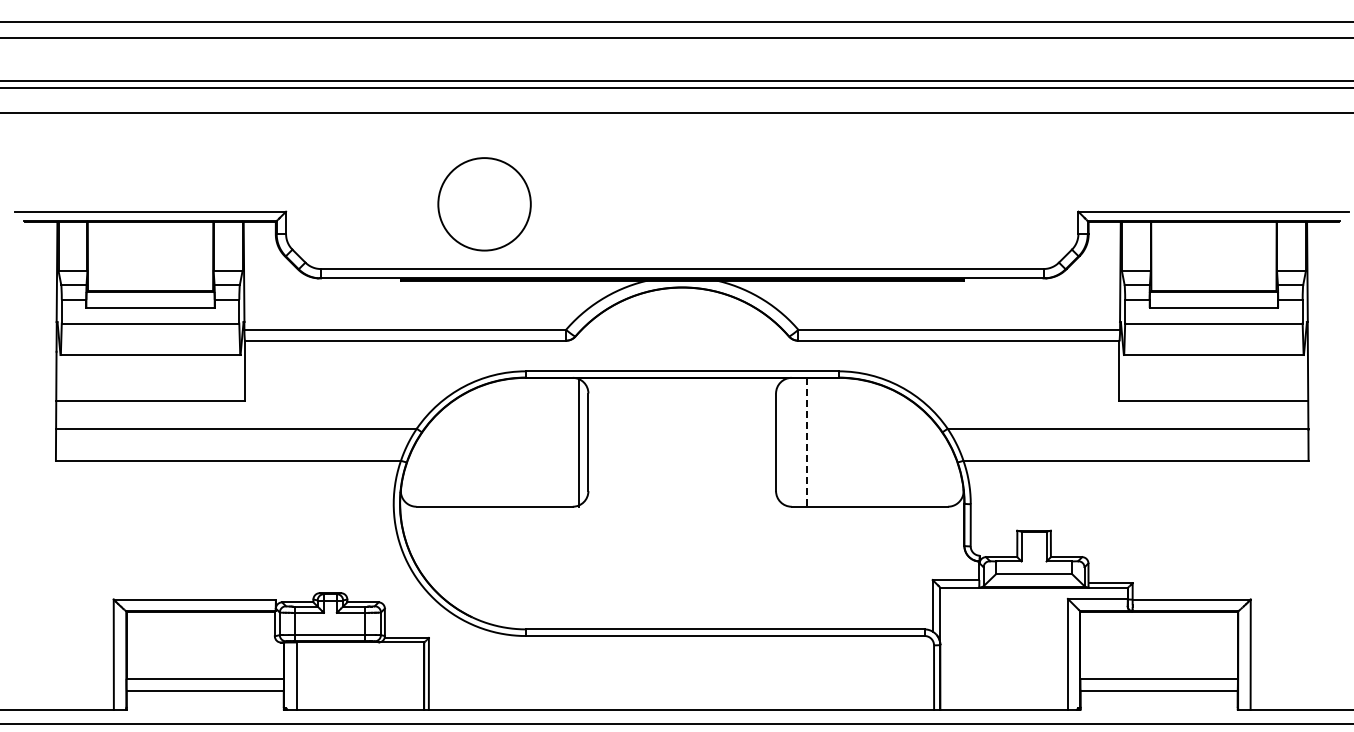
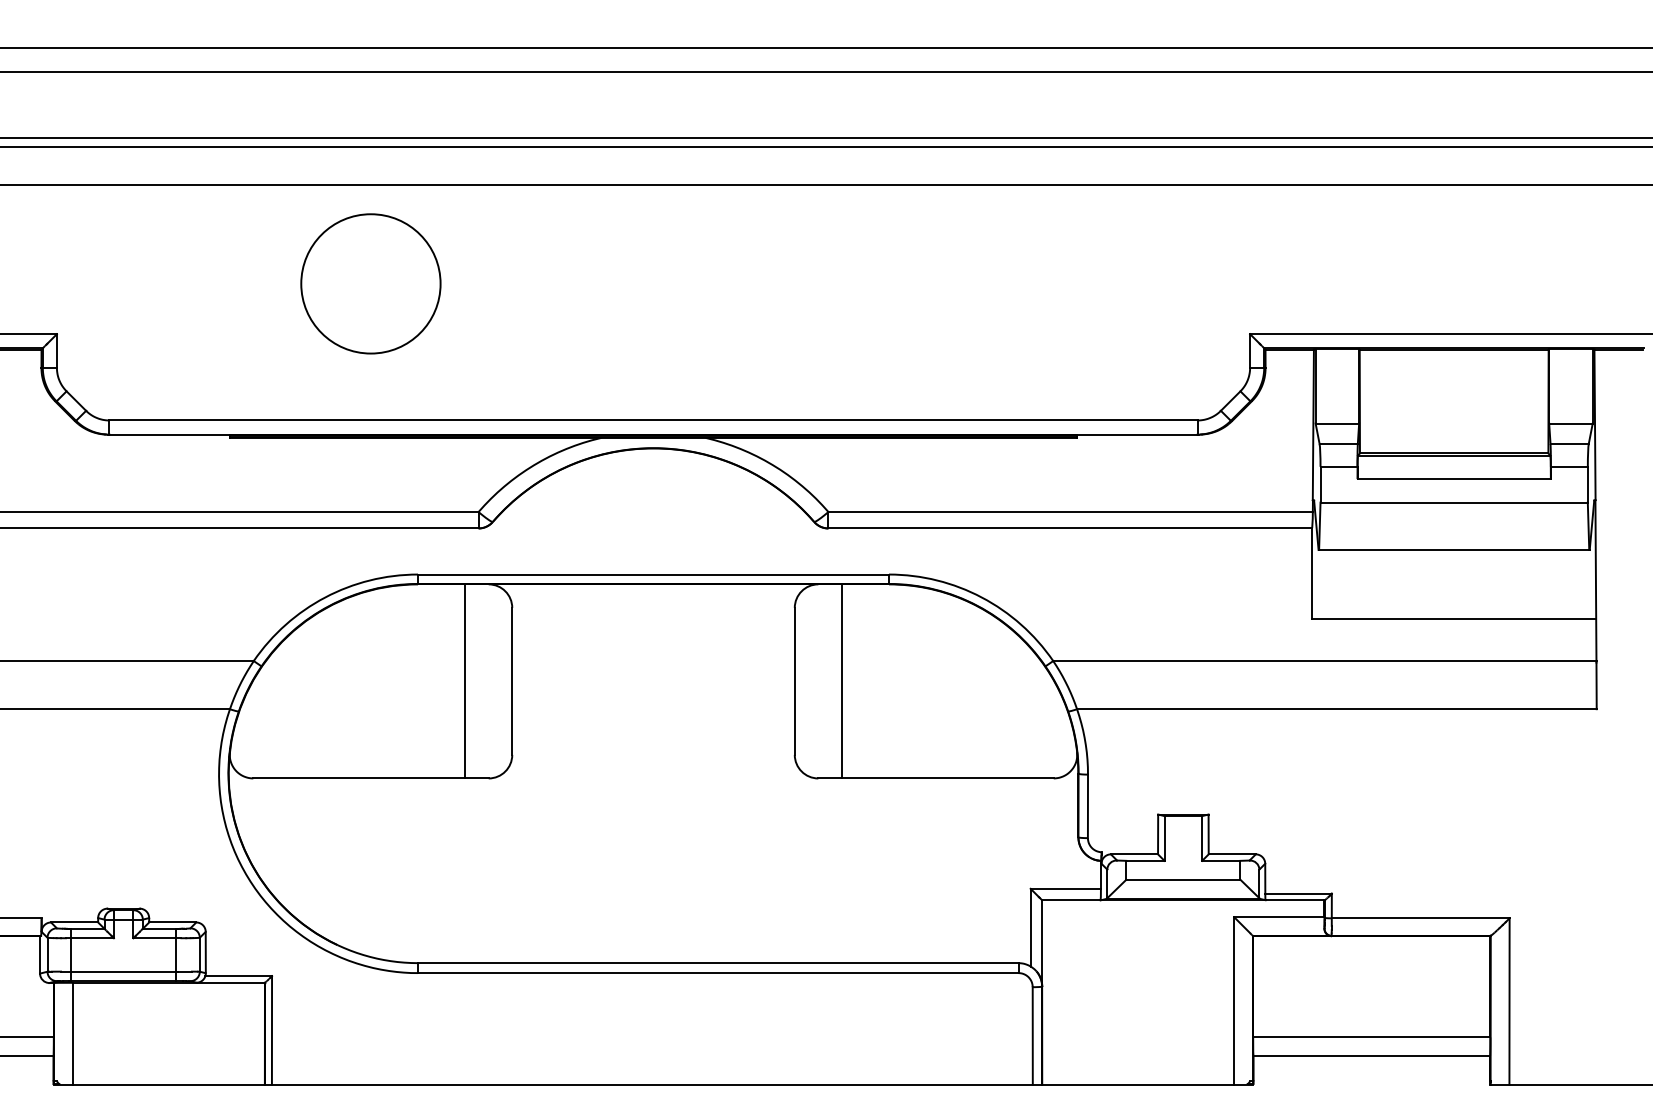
circle: (484, 204) -> (370, 284), moved
line: (579, 441) -> (465, 680), moved
line: (807, 442) -> (842, 681), dashed -> solid

